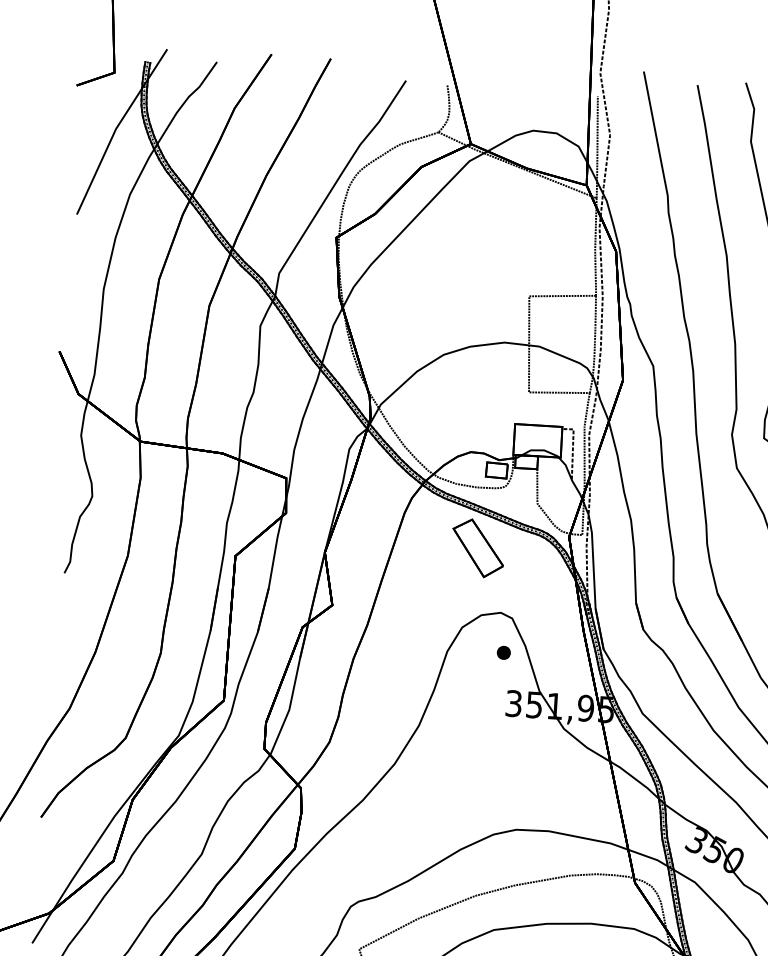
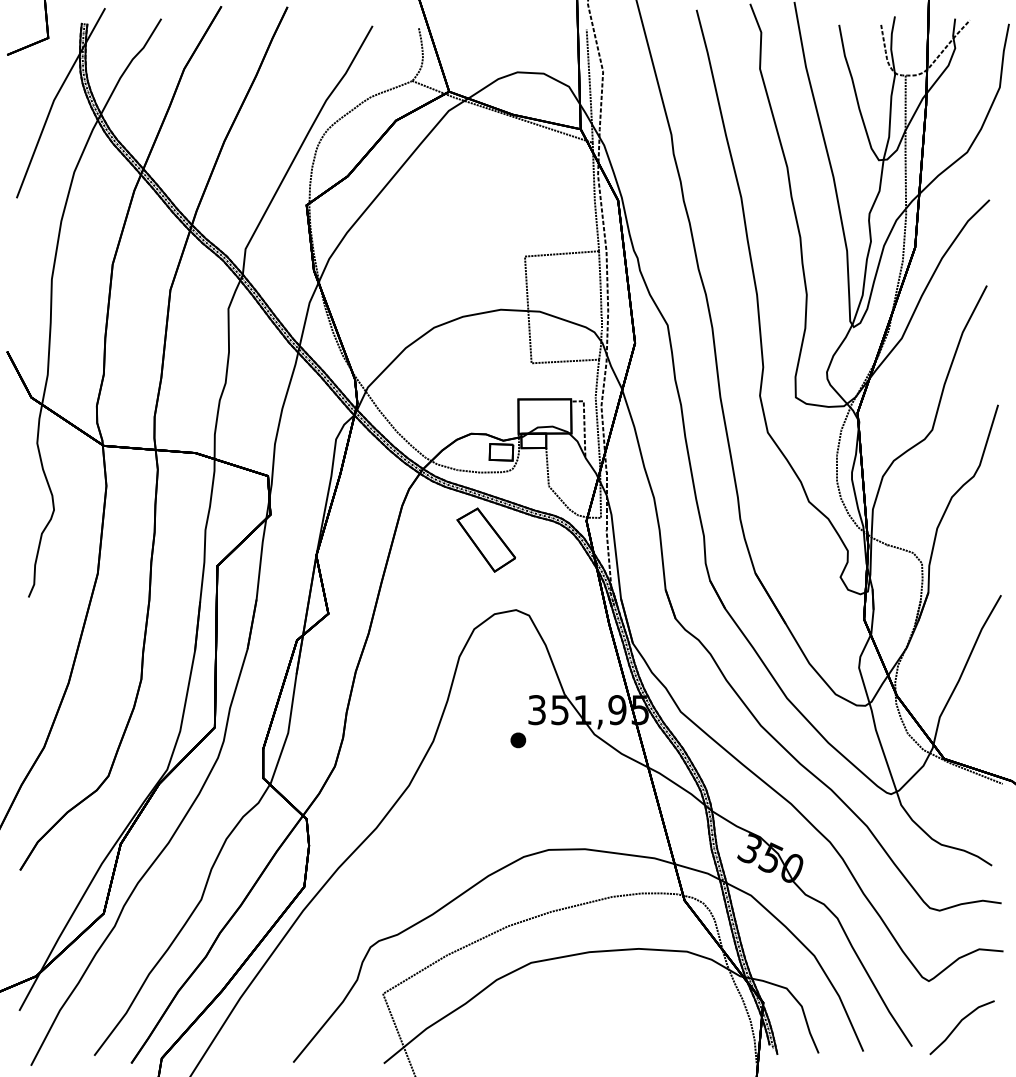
part: (504, 652) -> (518, 740), moved

